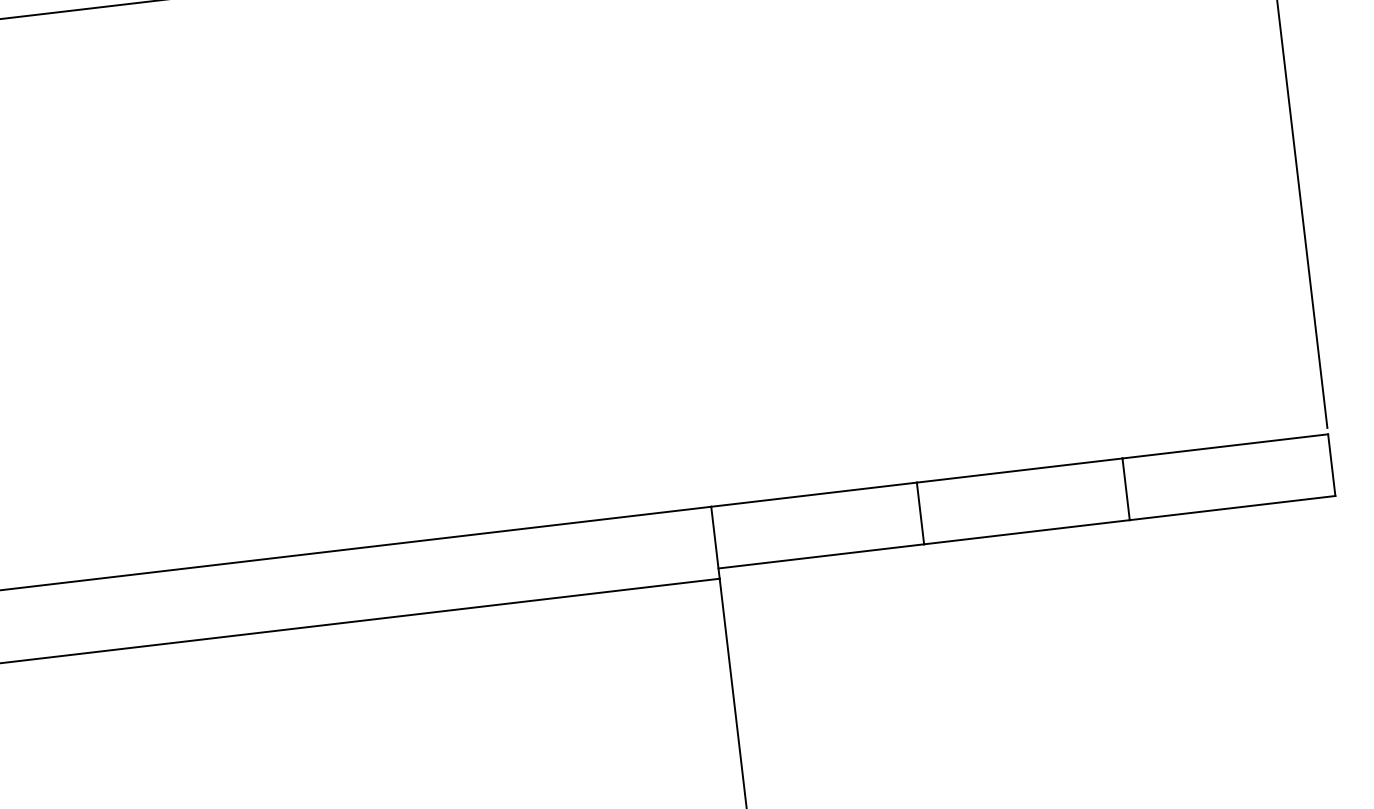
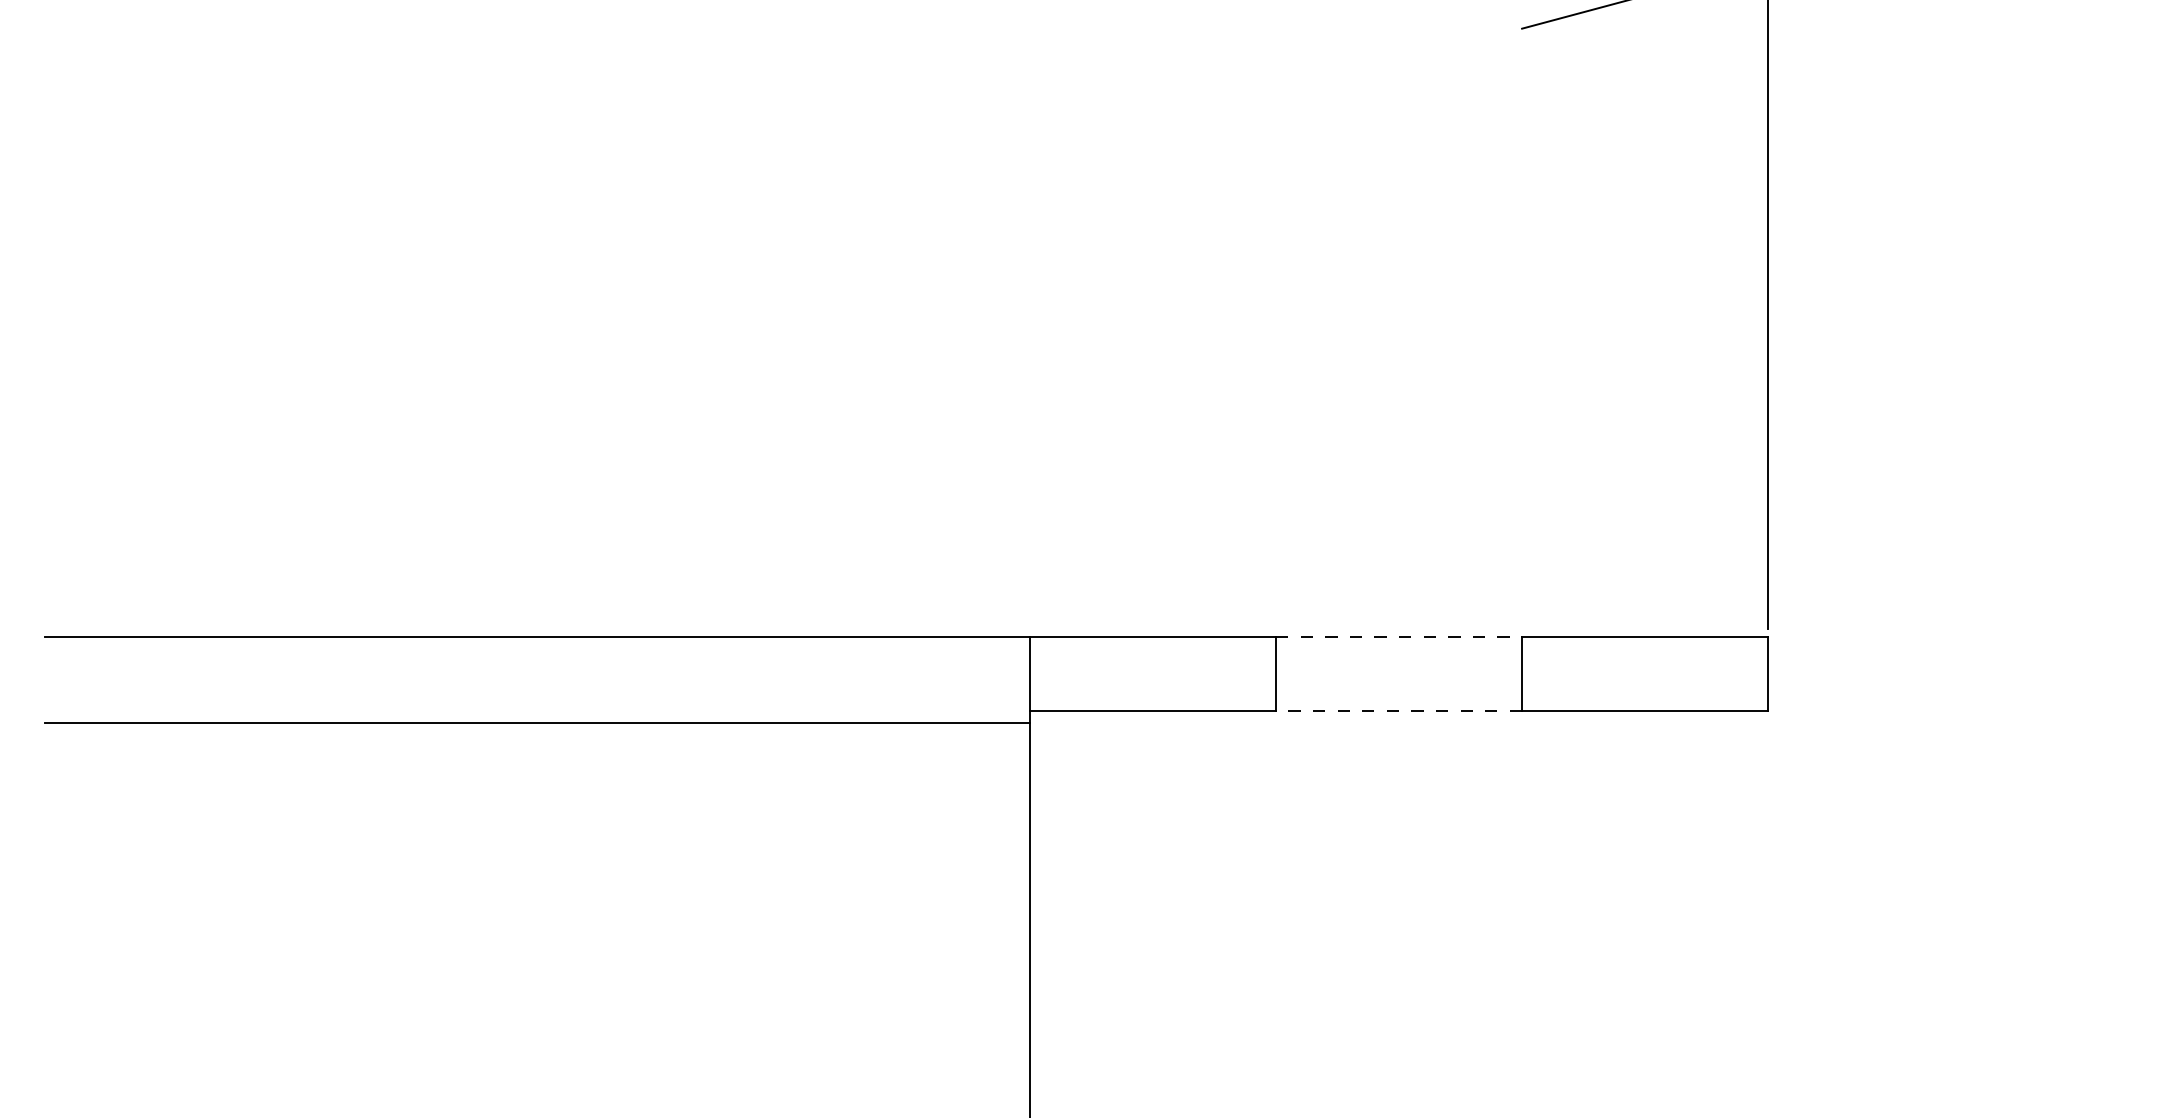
line: (1020, 470) -> (1399, 637), solid -> dashed
line: (1026, 531) -> (1398, 710), solid -> dashed

